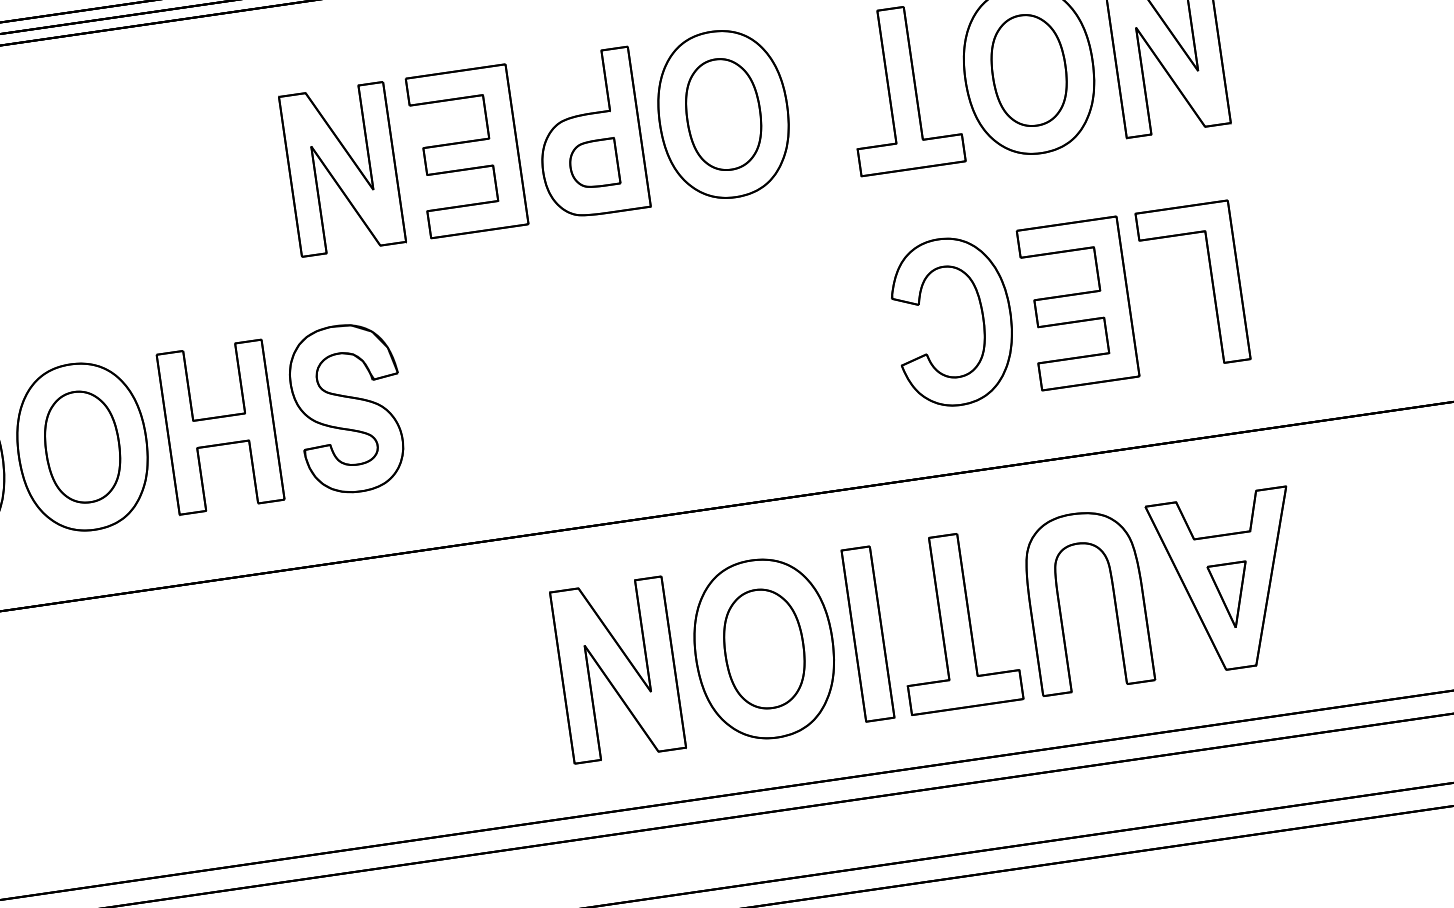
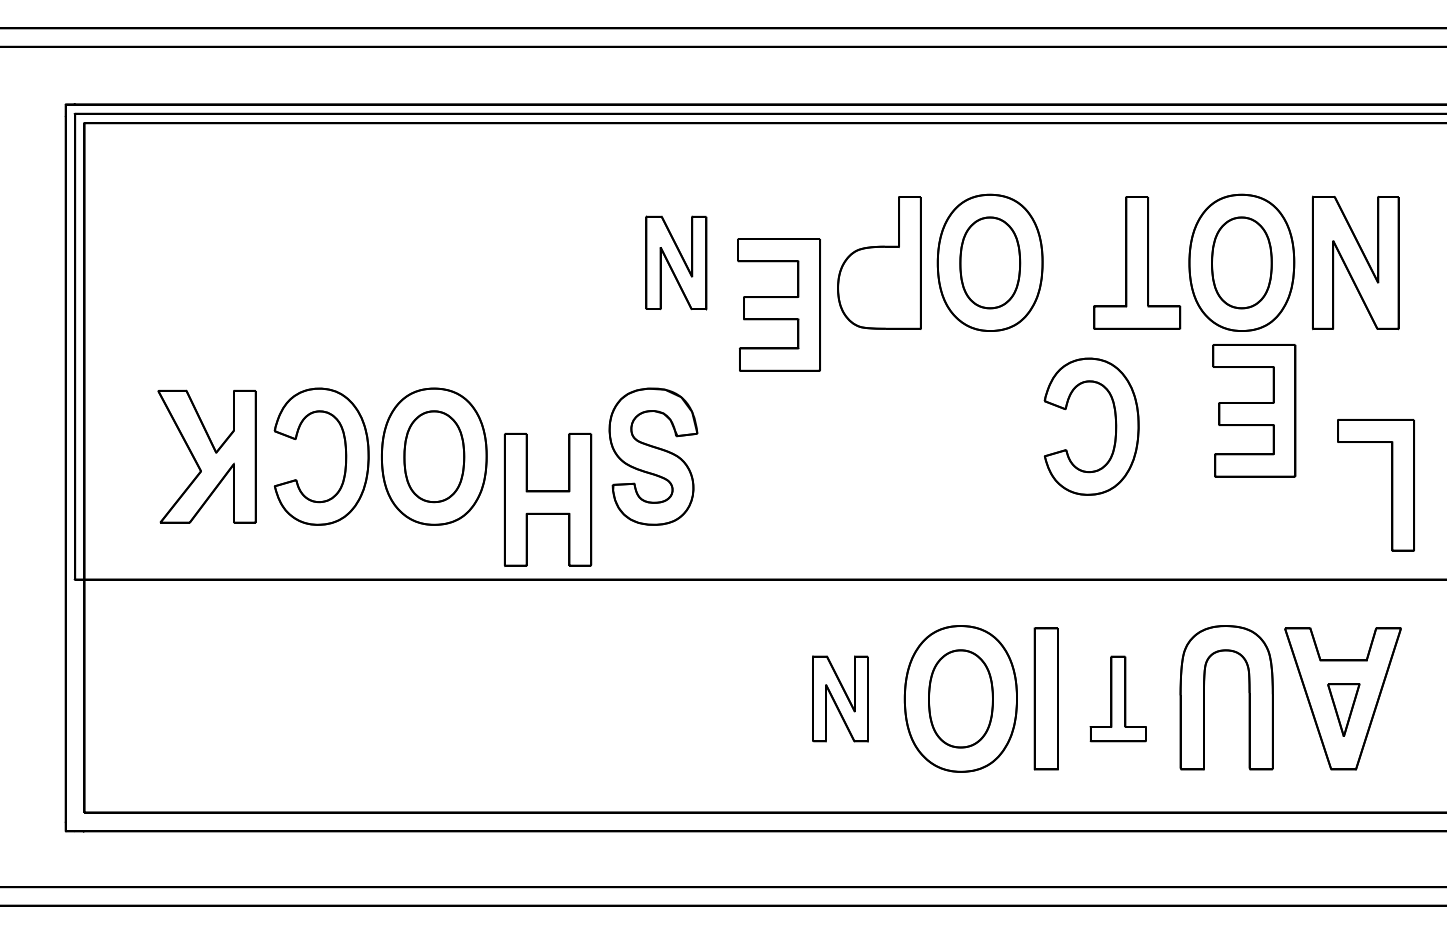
part: (466, 151) -> (778, 304), moved
part: (593, 163) -> (879, 287), removed
part: (342, 168) -> (676, 262), size x0.7
part: (1211, 284) -> (1391, 485), moved
part: (1078, 303) -> (1254, 410), moved
part: (982, 317) -> (1115, 426), moved
part: (221, 426) -> (548, 499), moved
part: (955, 620) -> (1118, 698), size x0.6
part: (617, 669) -> (840, 698), size x0.6

